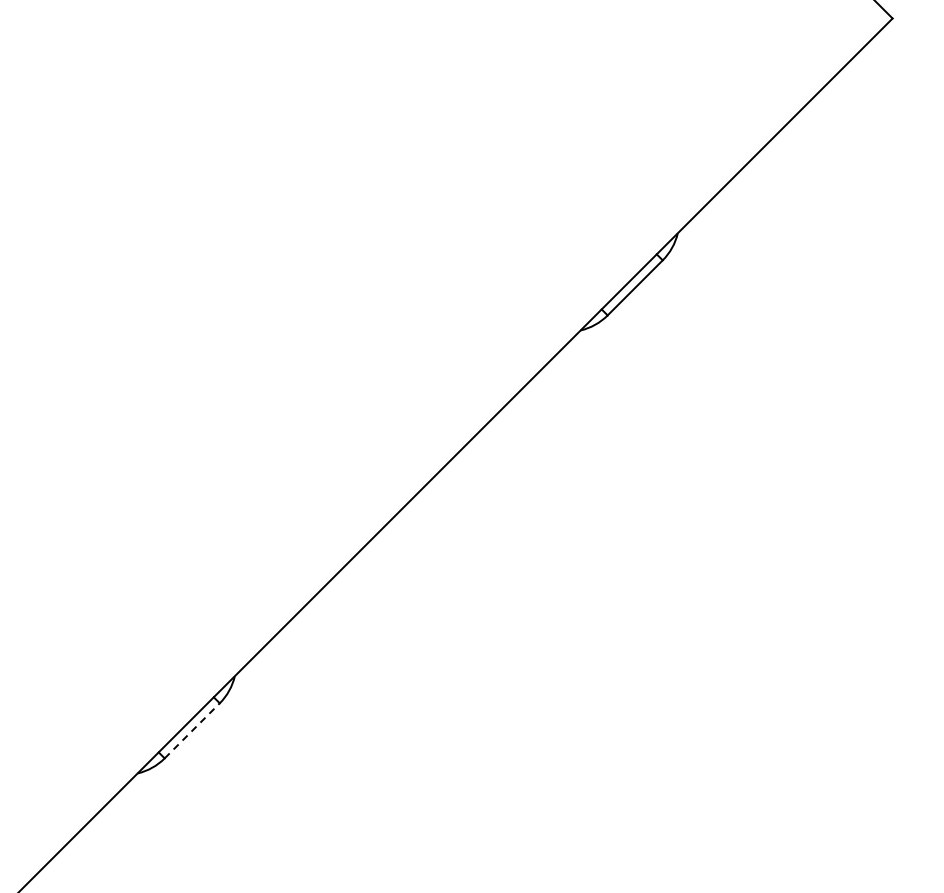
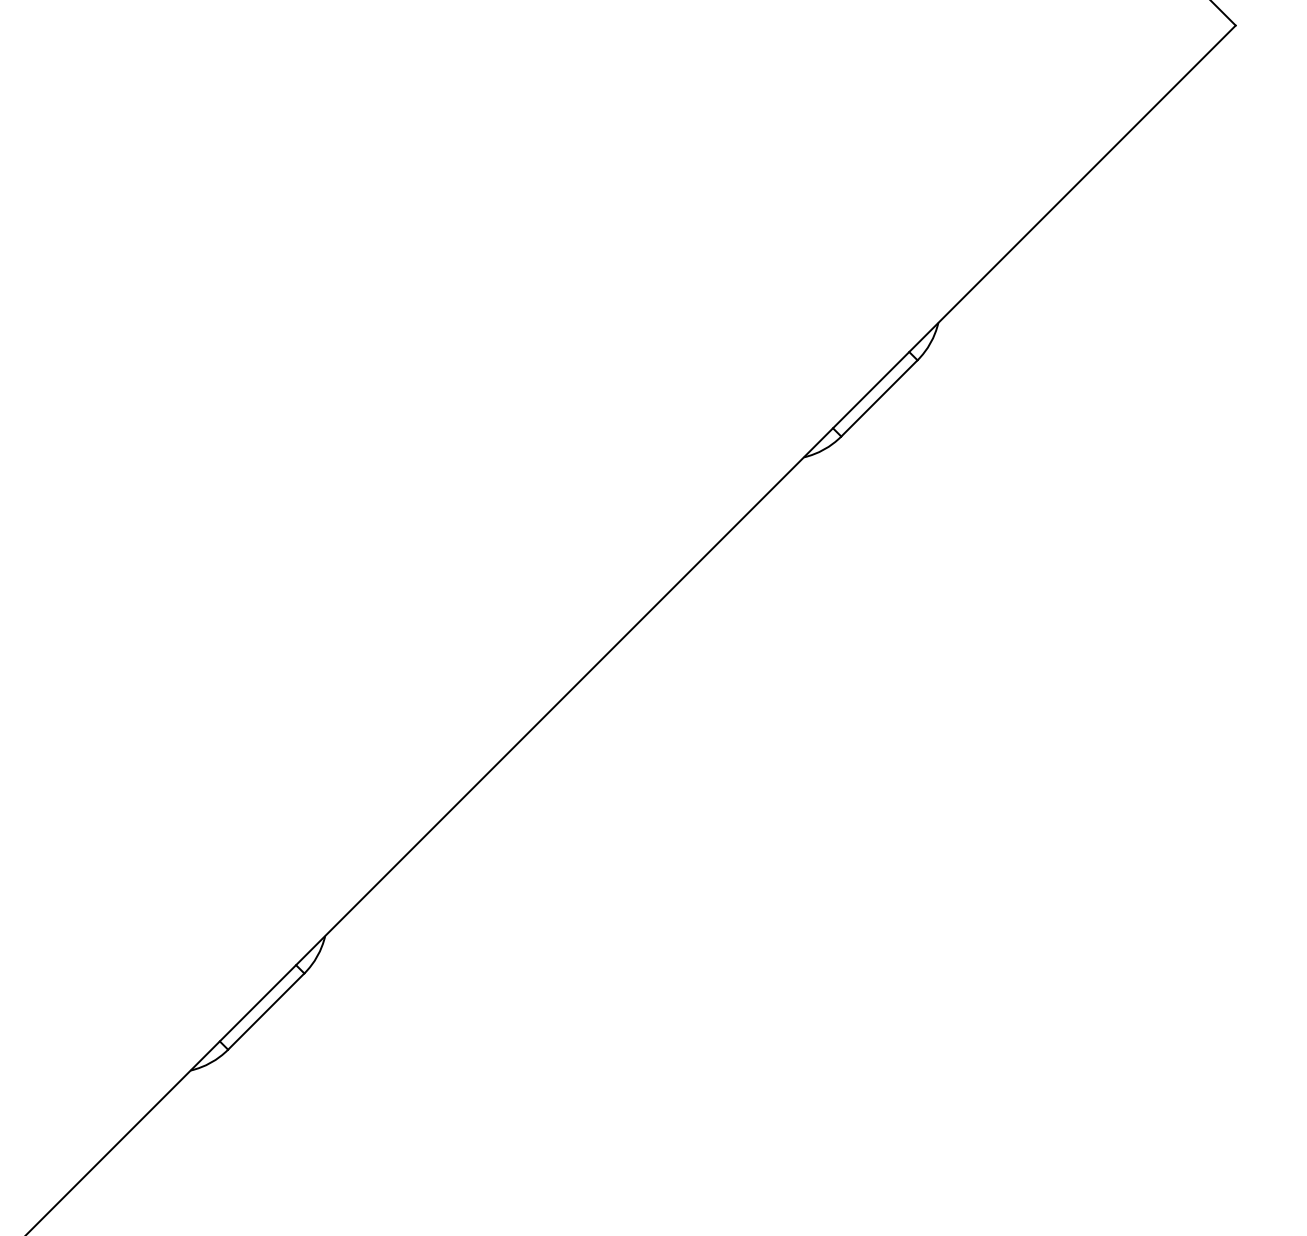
line: (192, 730) -> (266, 1011), dashed -> solid

